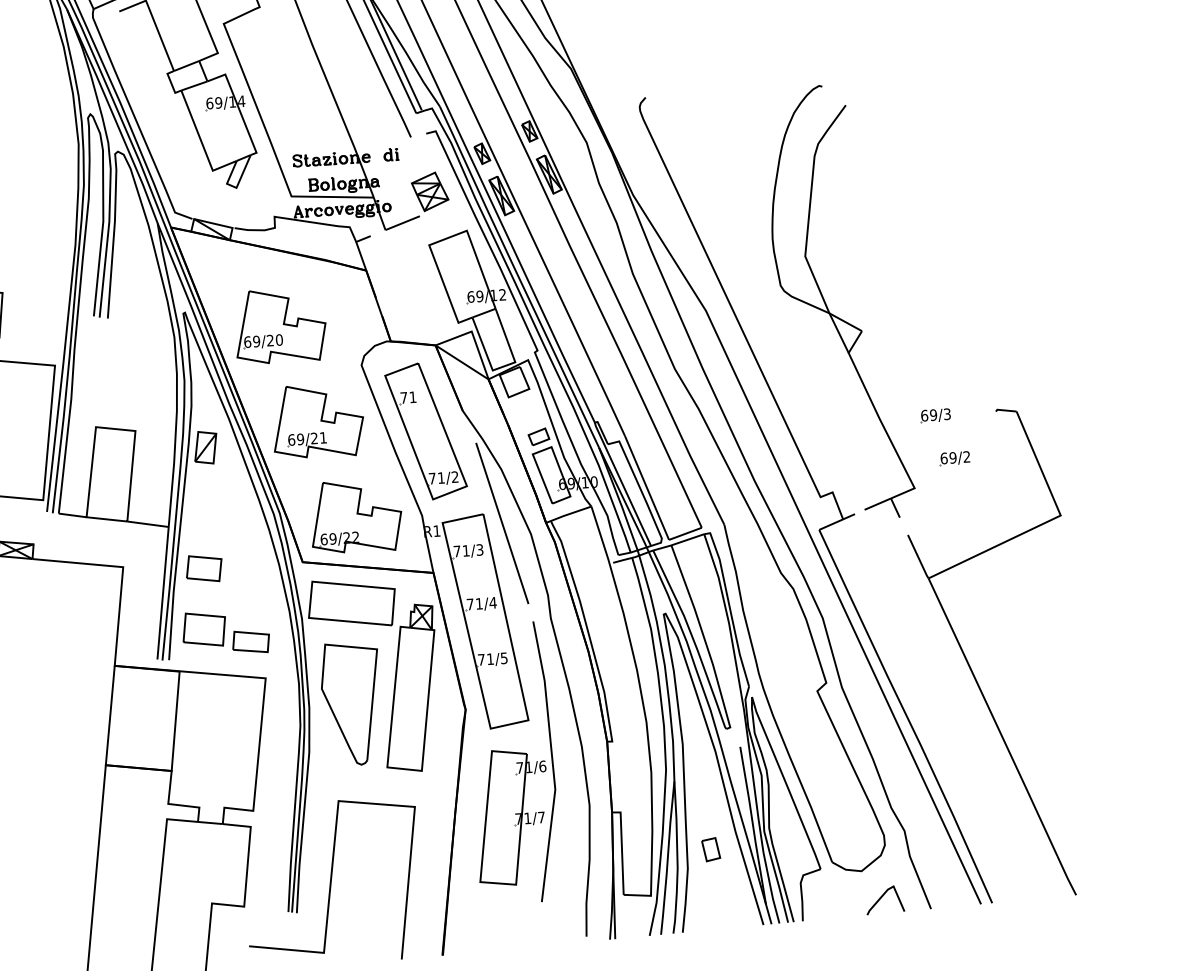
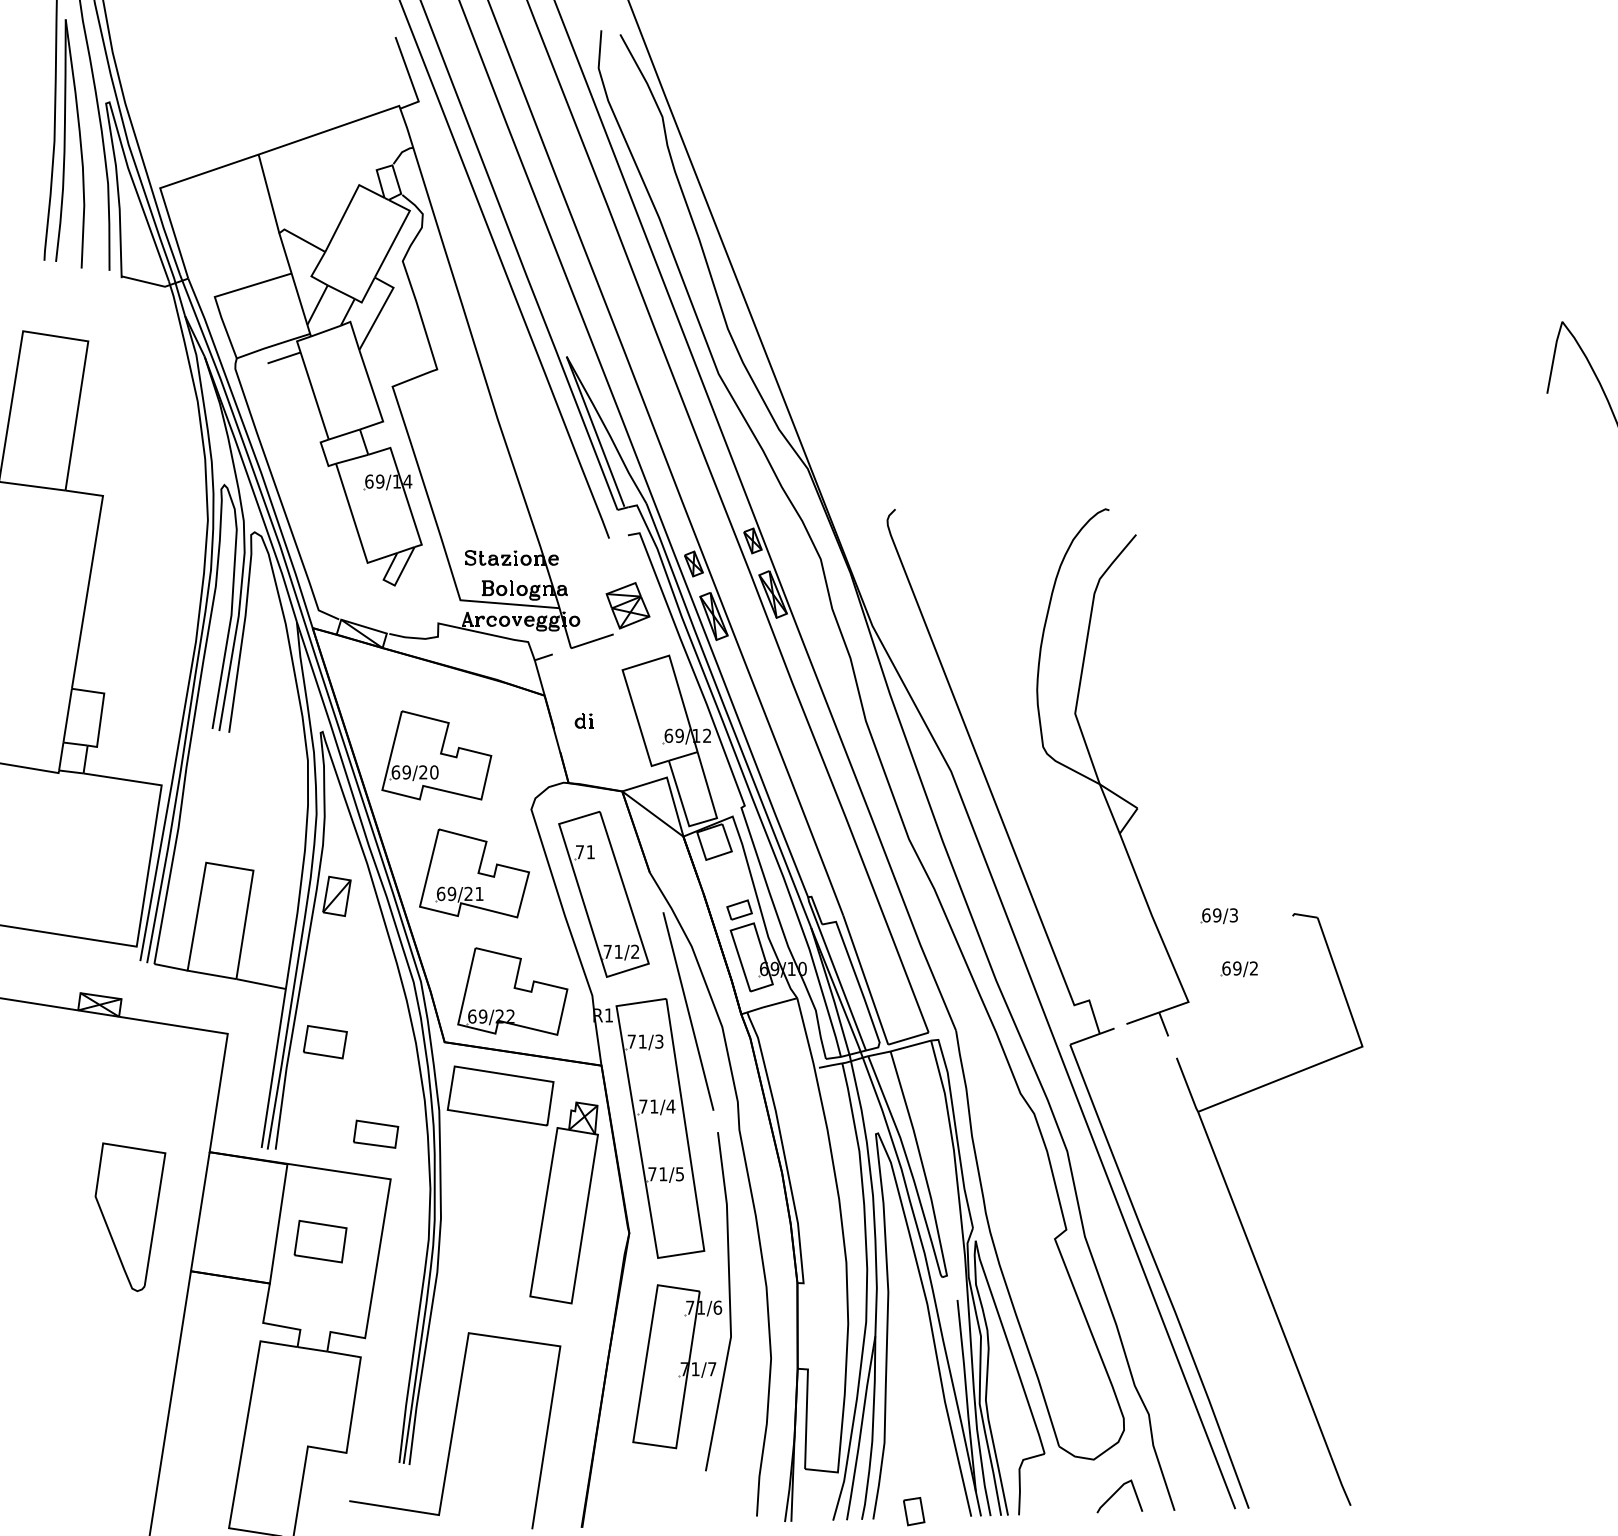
part: (390, 154) -> (583, 720), moved
part: (204, 629) -> (320, 1241), moved
part: (351, 704) -> (130, 1217), moved
part: (711, 849) -> (914, 1511), moved

